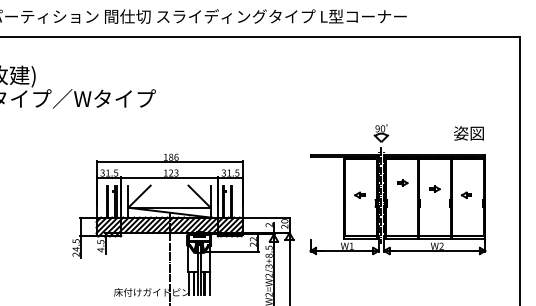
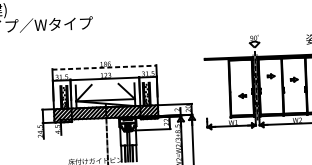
line: (169, 162) -> (104, 67), solid -> dashed
part: (359, 194) -> (242, 95), moved

